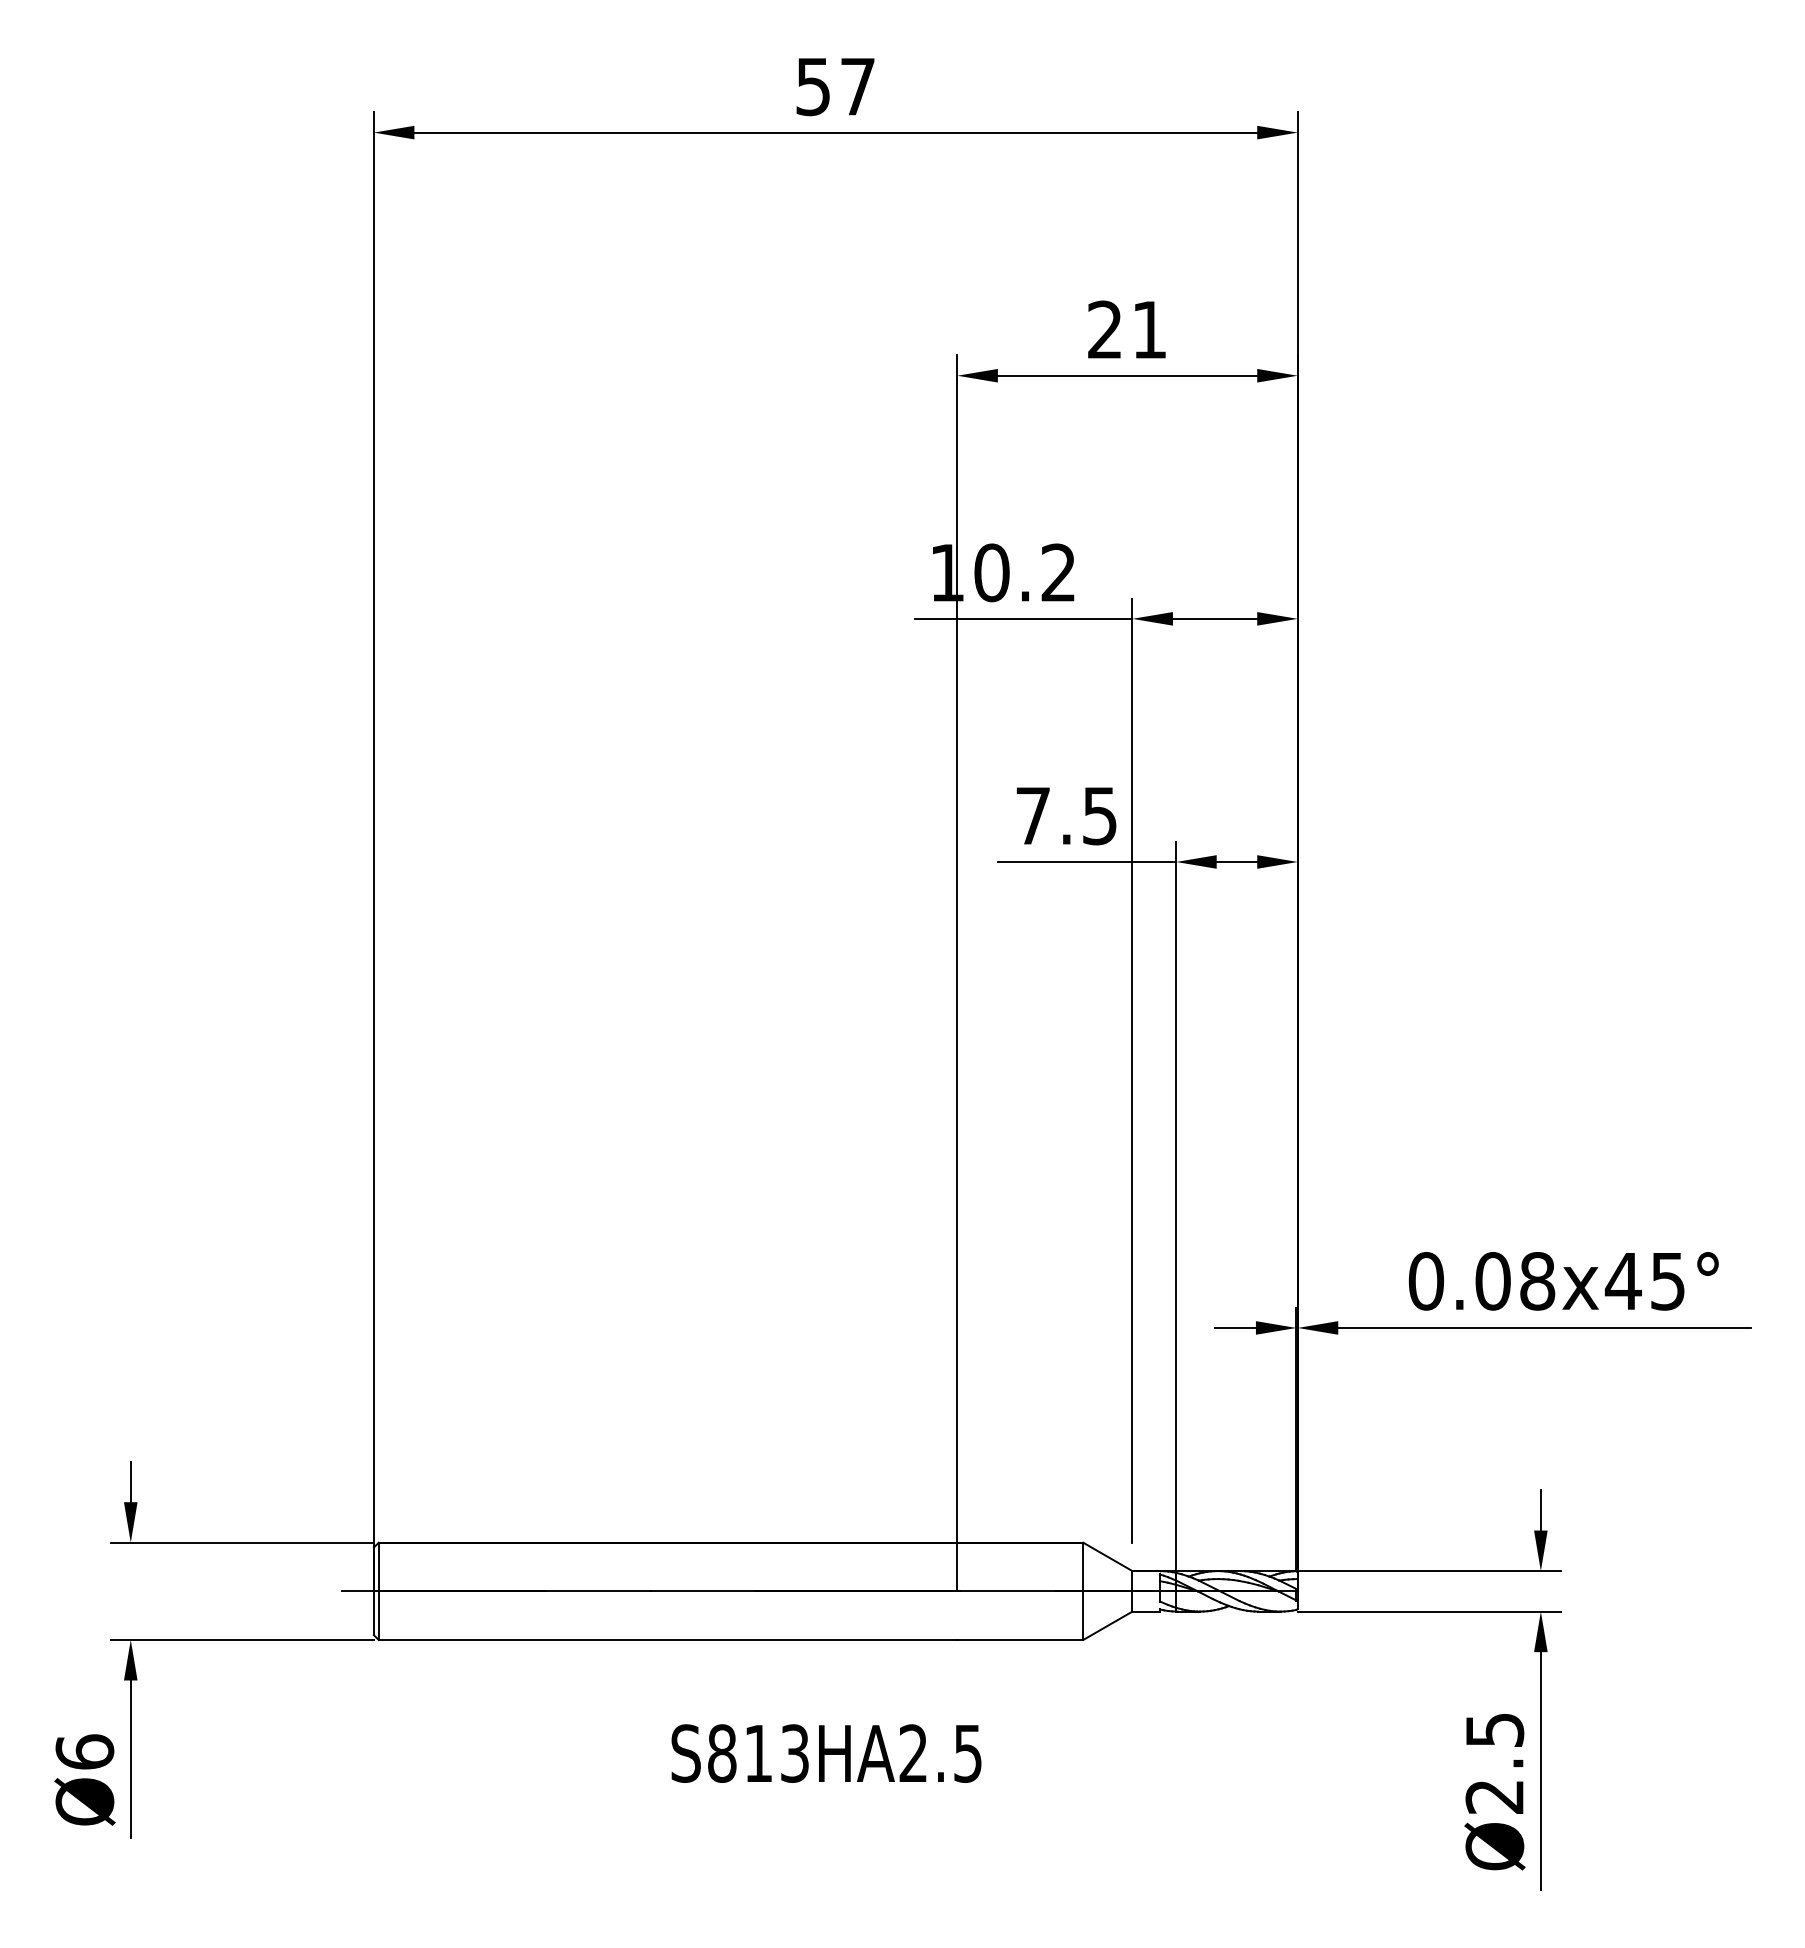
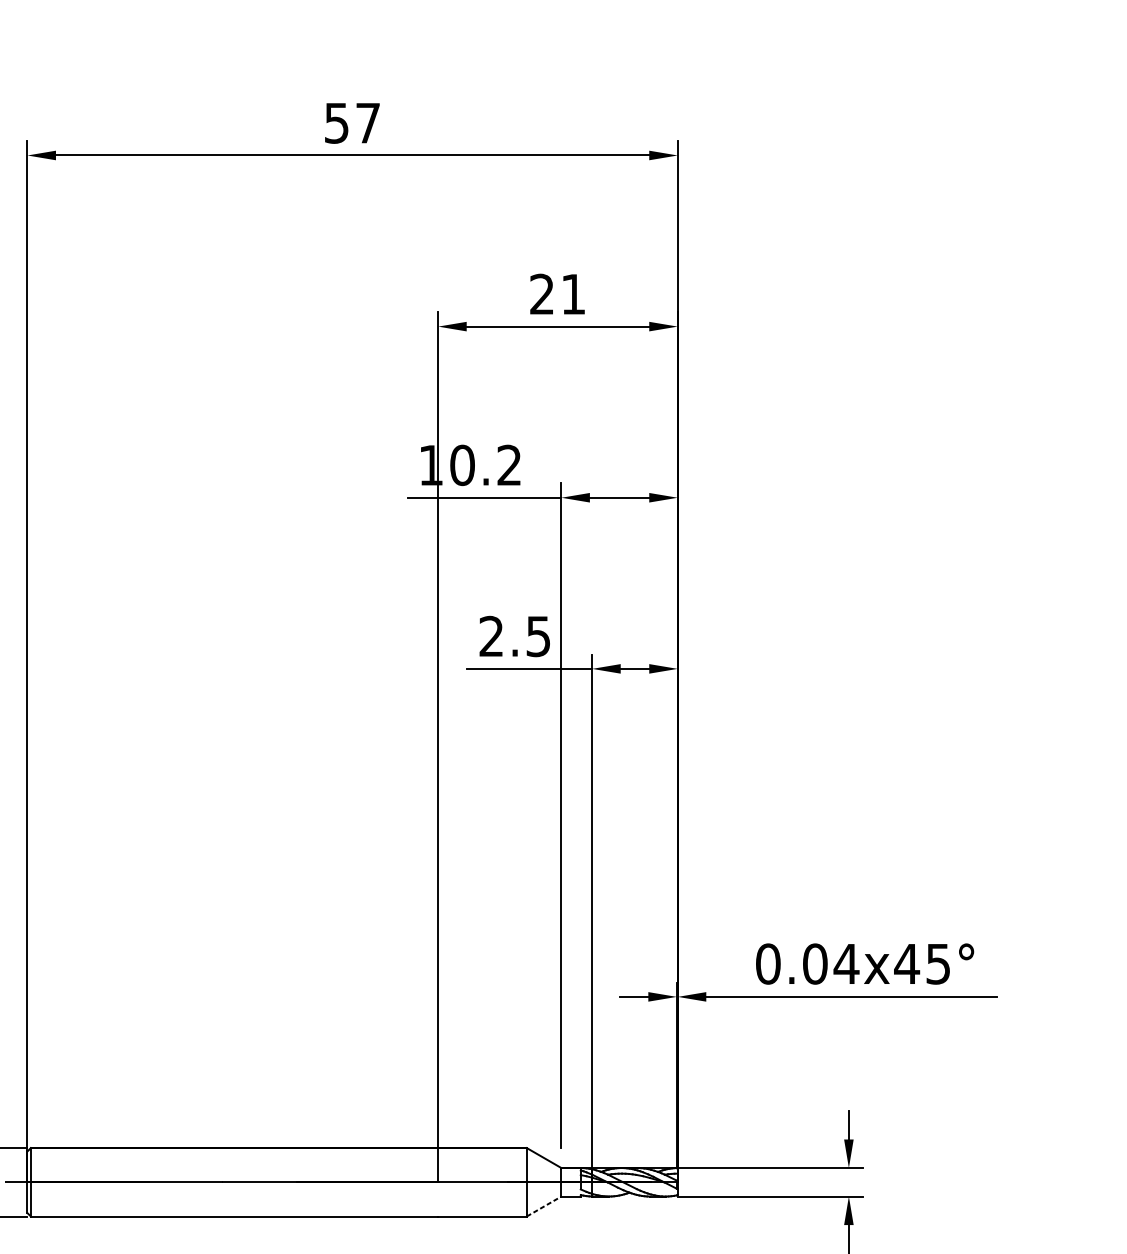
text: (1032, 815) -> (491, 636), 7.5 -> 2.5
text: (1537, 1281) -> (846, 964), 0.08x45° -> 0.04x45°
line: (1108, 1625) -> (544, 1206), solid -> dashed

